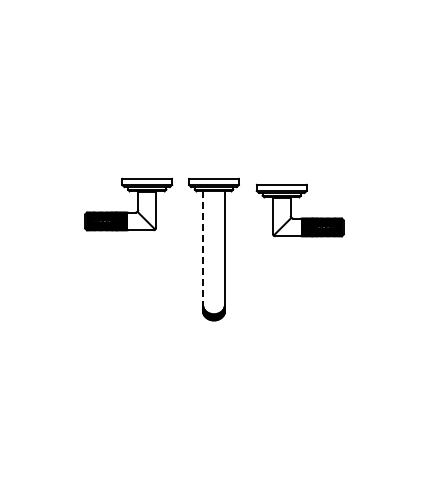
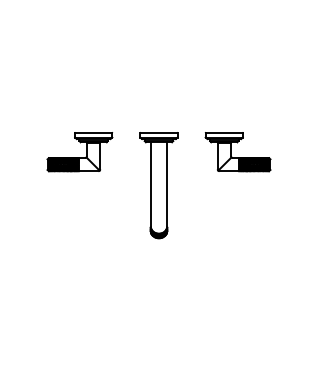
part: (128, 211) -> (79, 157), moved
part: (300, 217) -> (238, 157), moved
line: (202, 251) -> (150, 186), dashed -> solid

